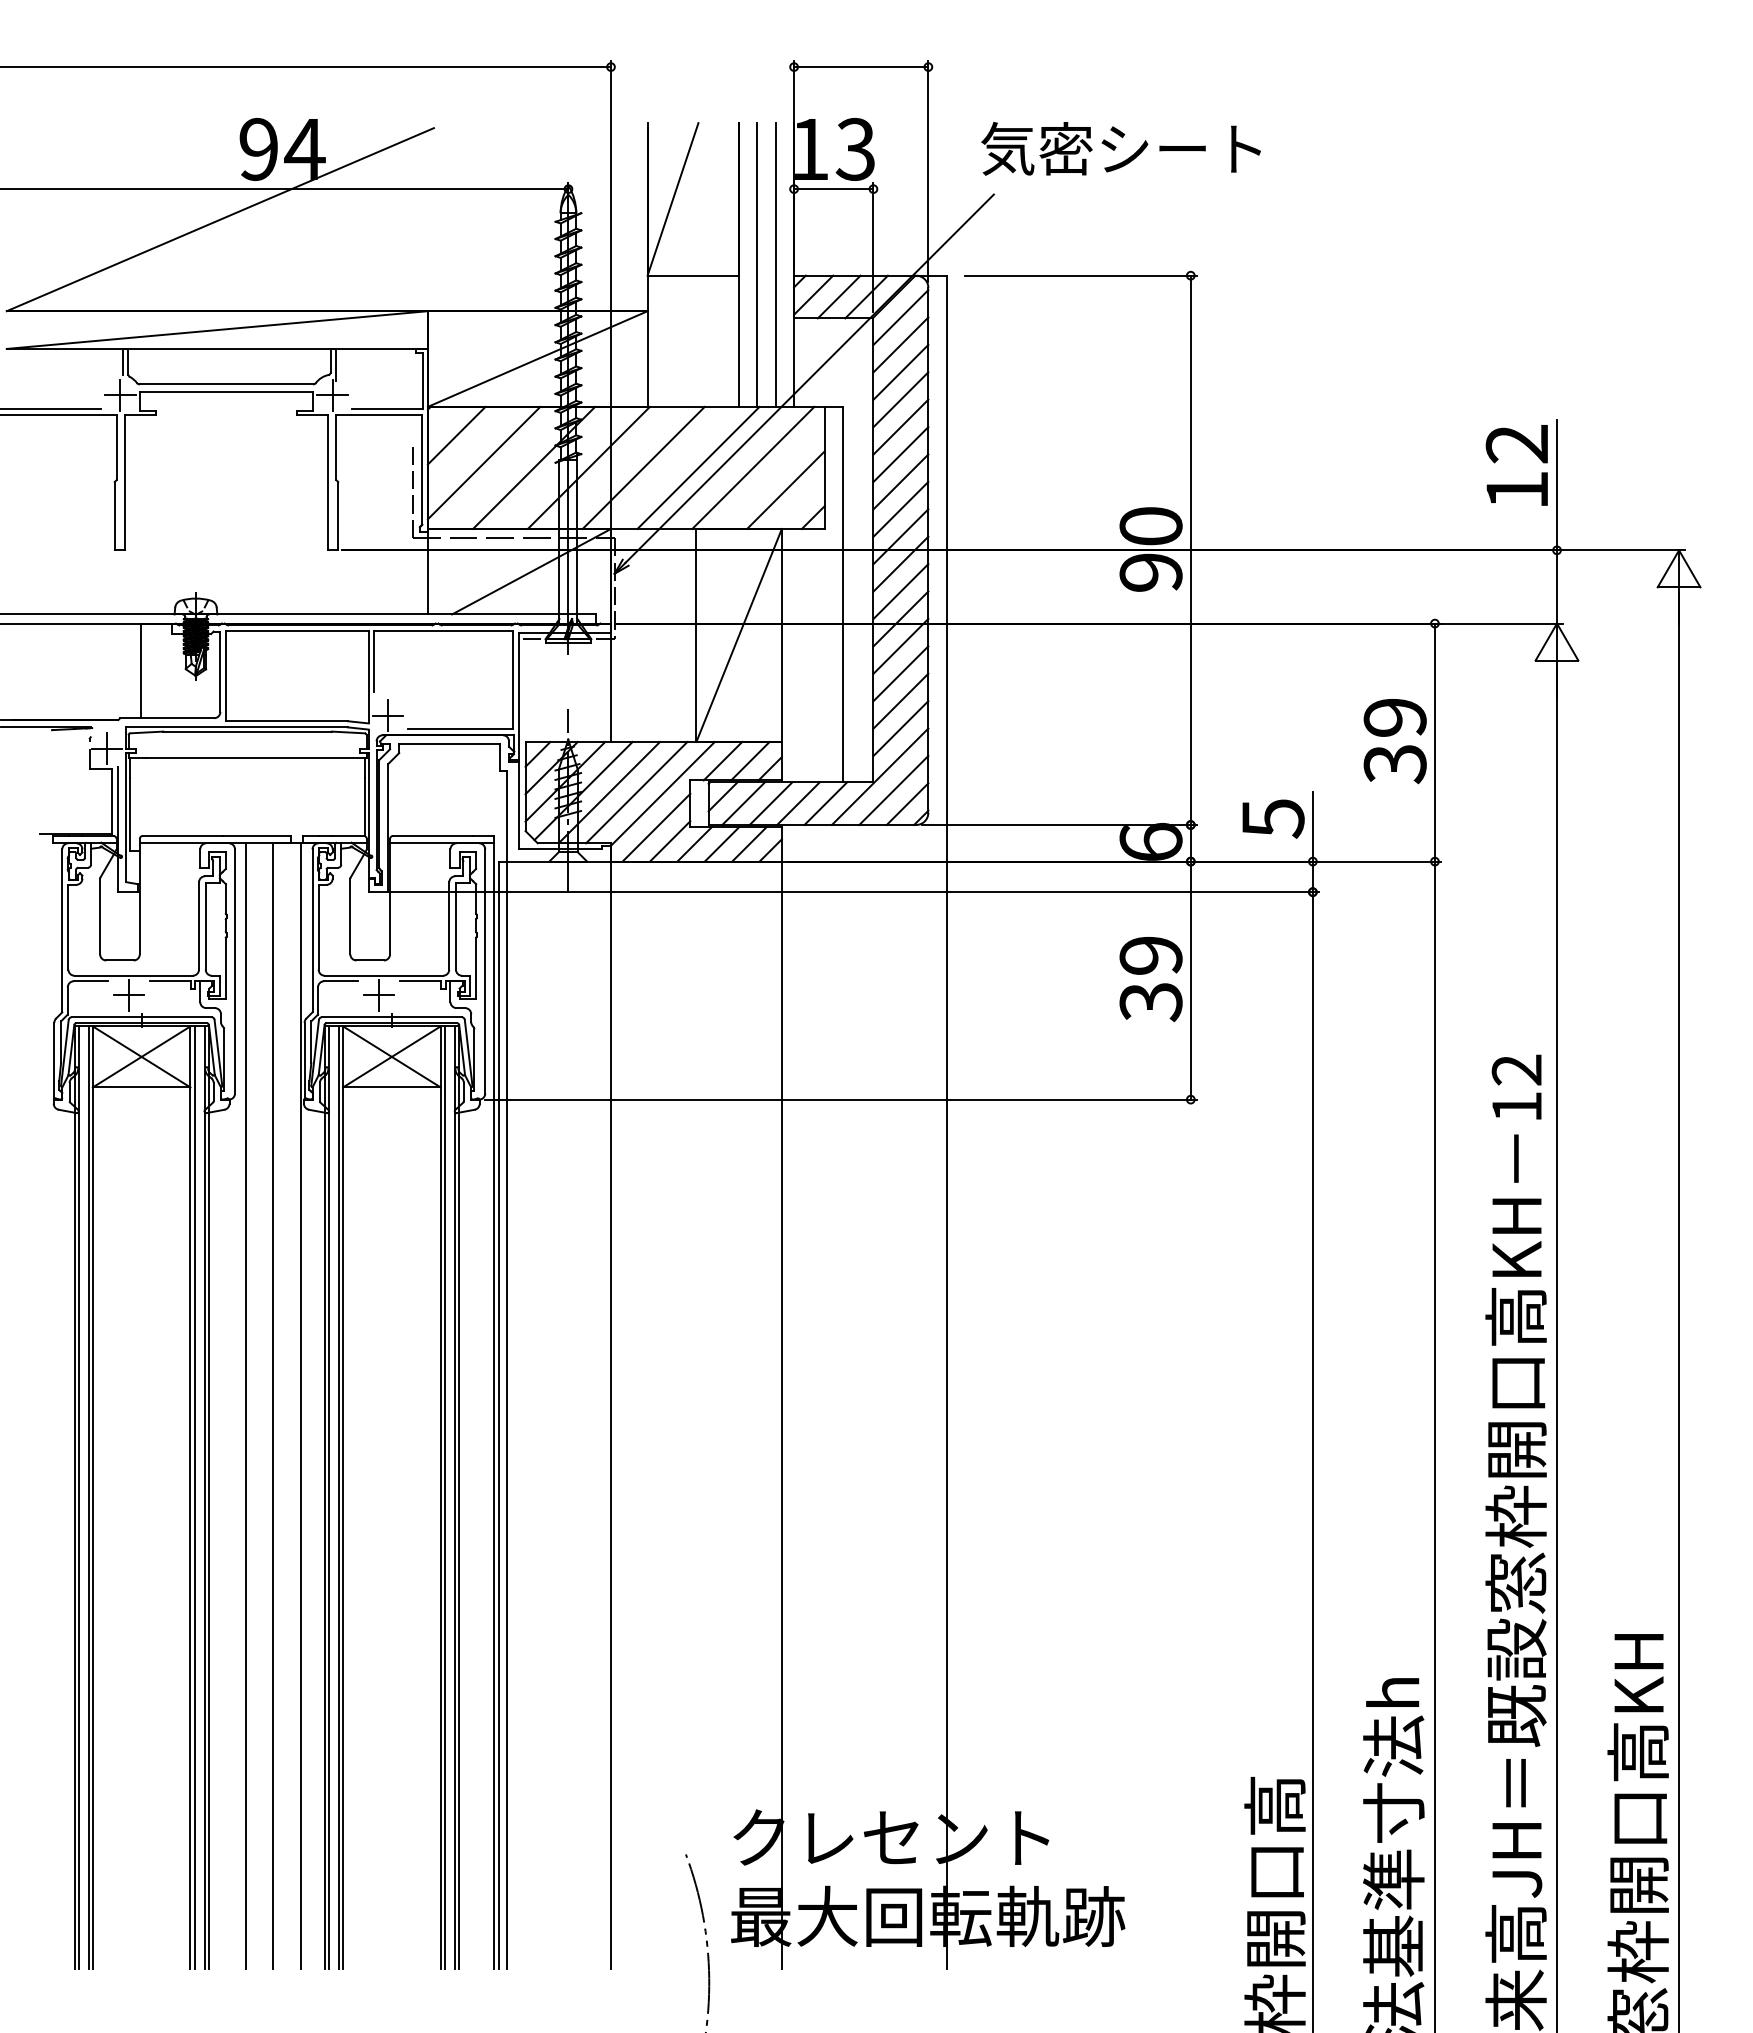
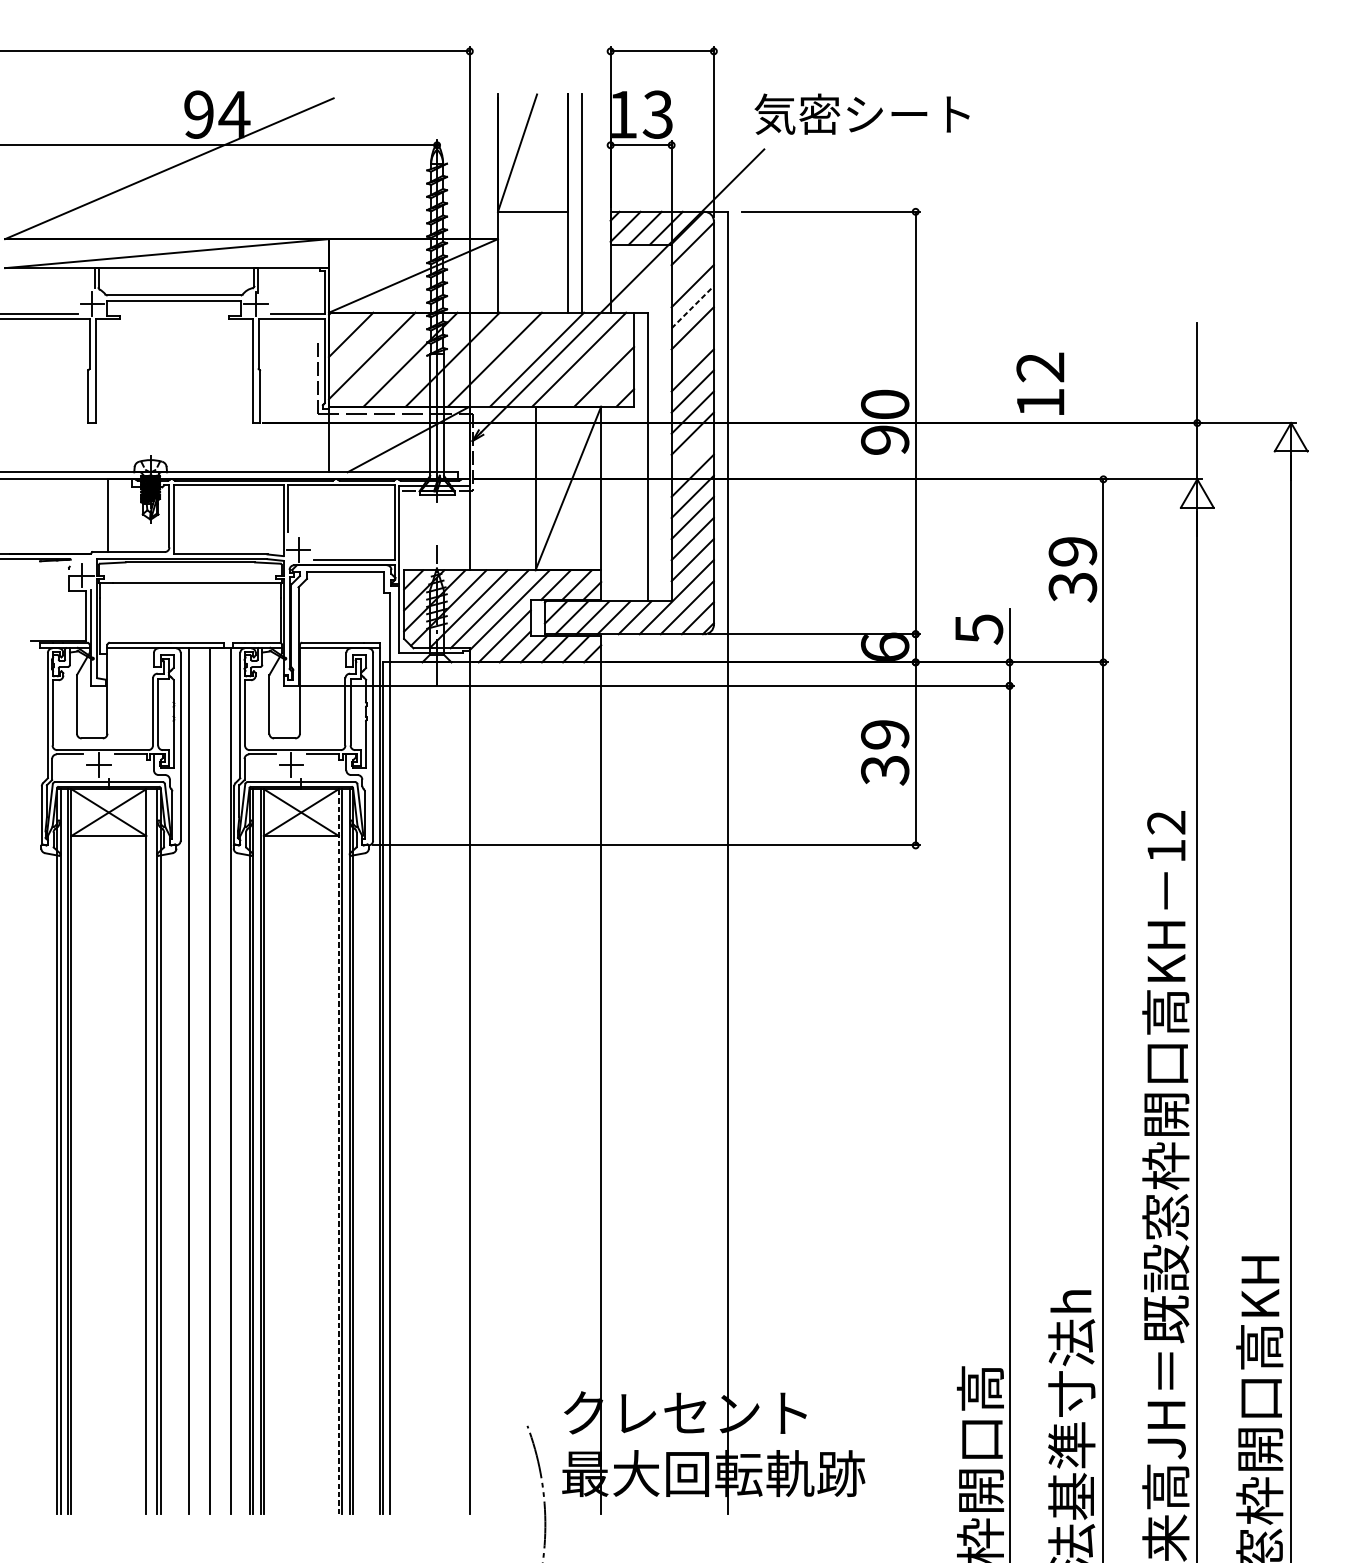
line: (775, 264) -> (596, 203), removed
line: (900, 344) -> (692, 264), removed
line: (900, 399) -> (692, 307), solid -> dashed
line: (900, 454) -> (692, 349), removed
text: (1516, 465) -> (1040, 383), moved
line: (900, 591) -> (692, 454), removed
line: (194, 1497) -> (149, 1151), removed
line: (440, 1497) -> (338, 1151), solid -> dashed

